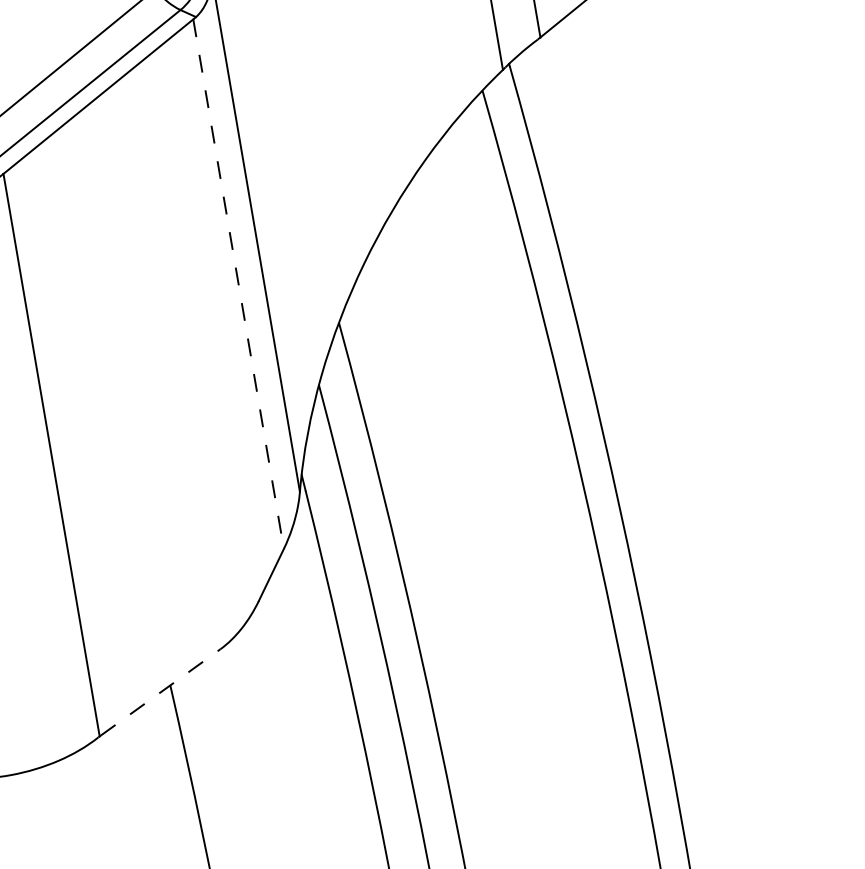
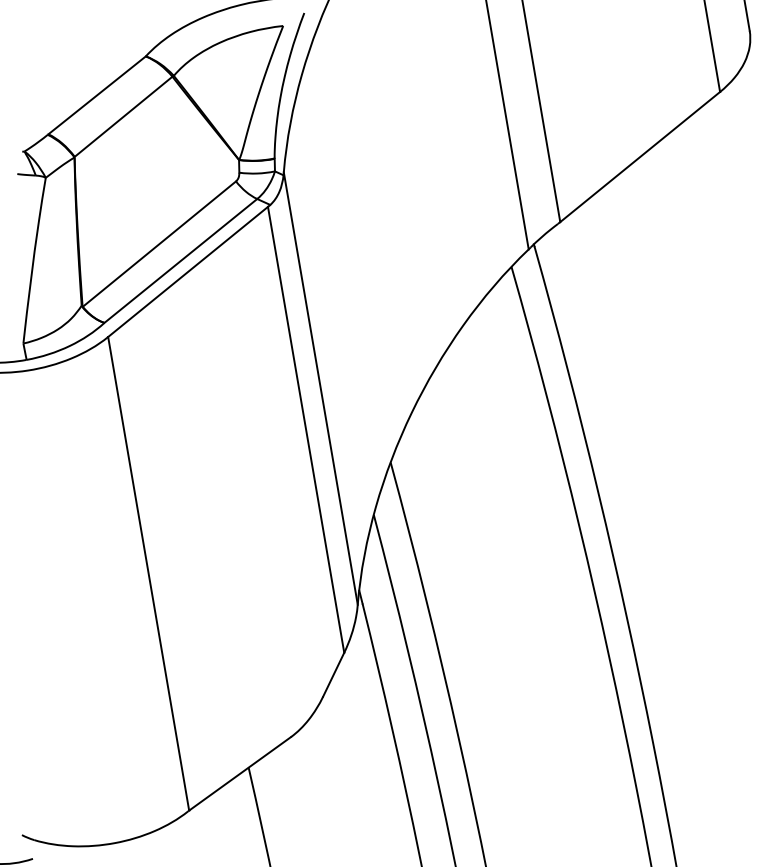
line: (239, 284) -> (306, 430), dashed -> solid
line: (160, 692) -> (240, 773), dashed -> solid

